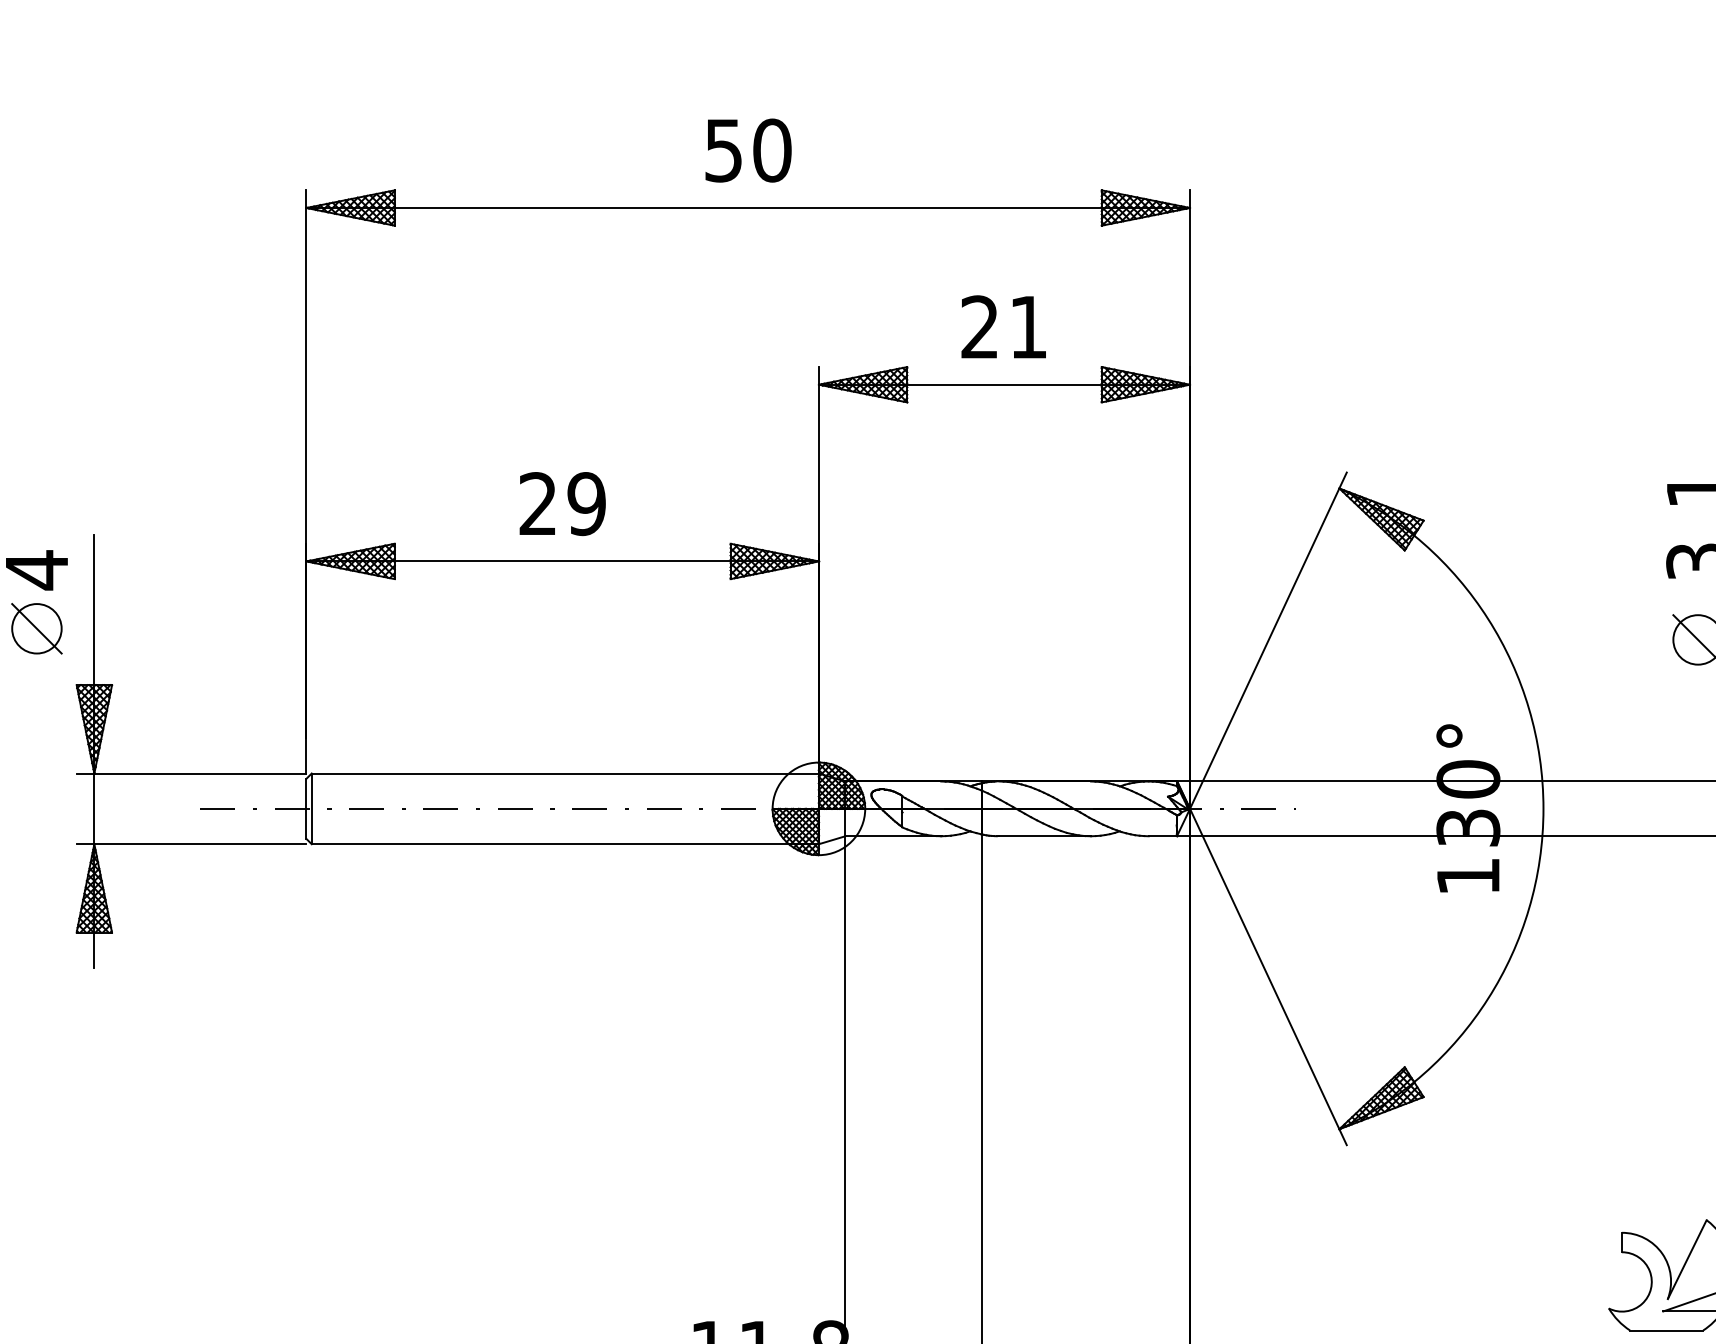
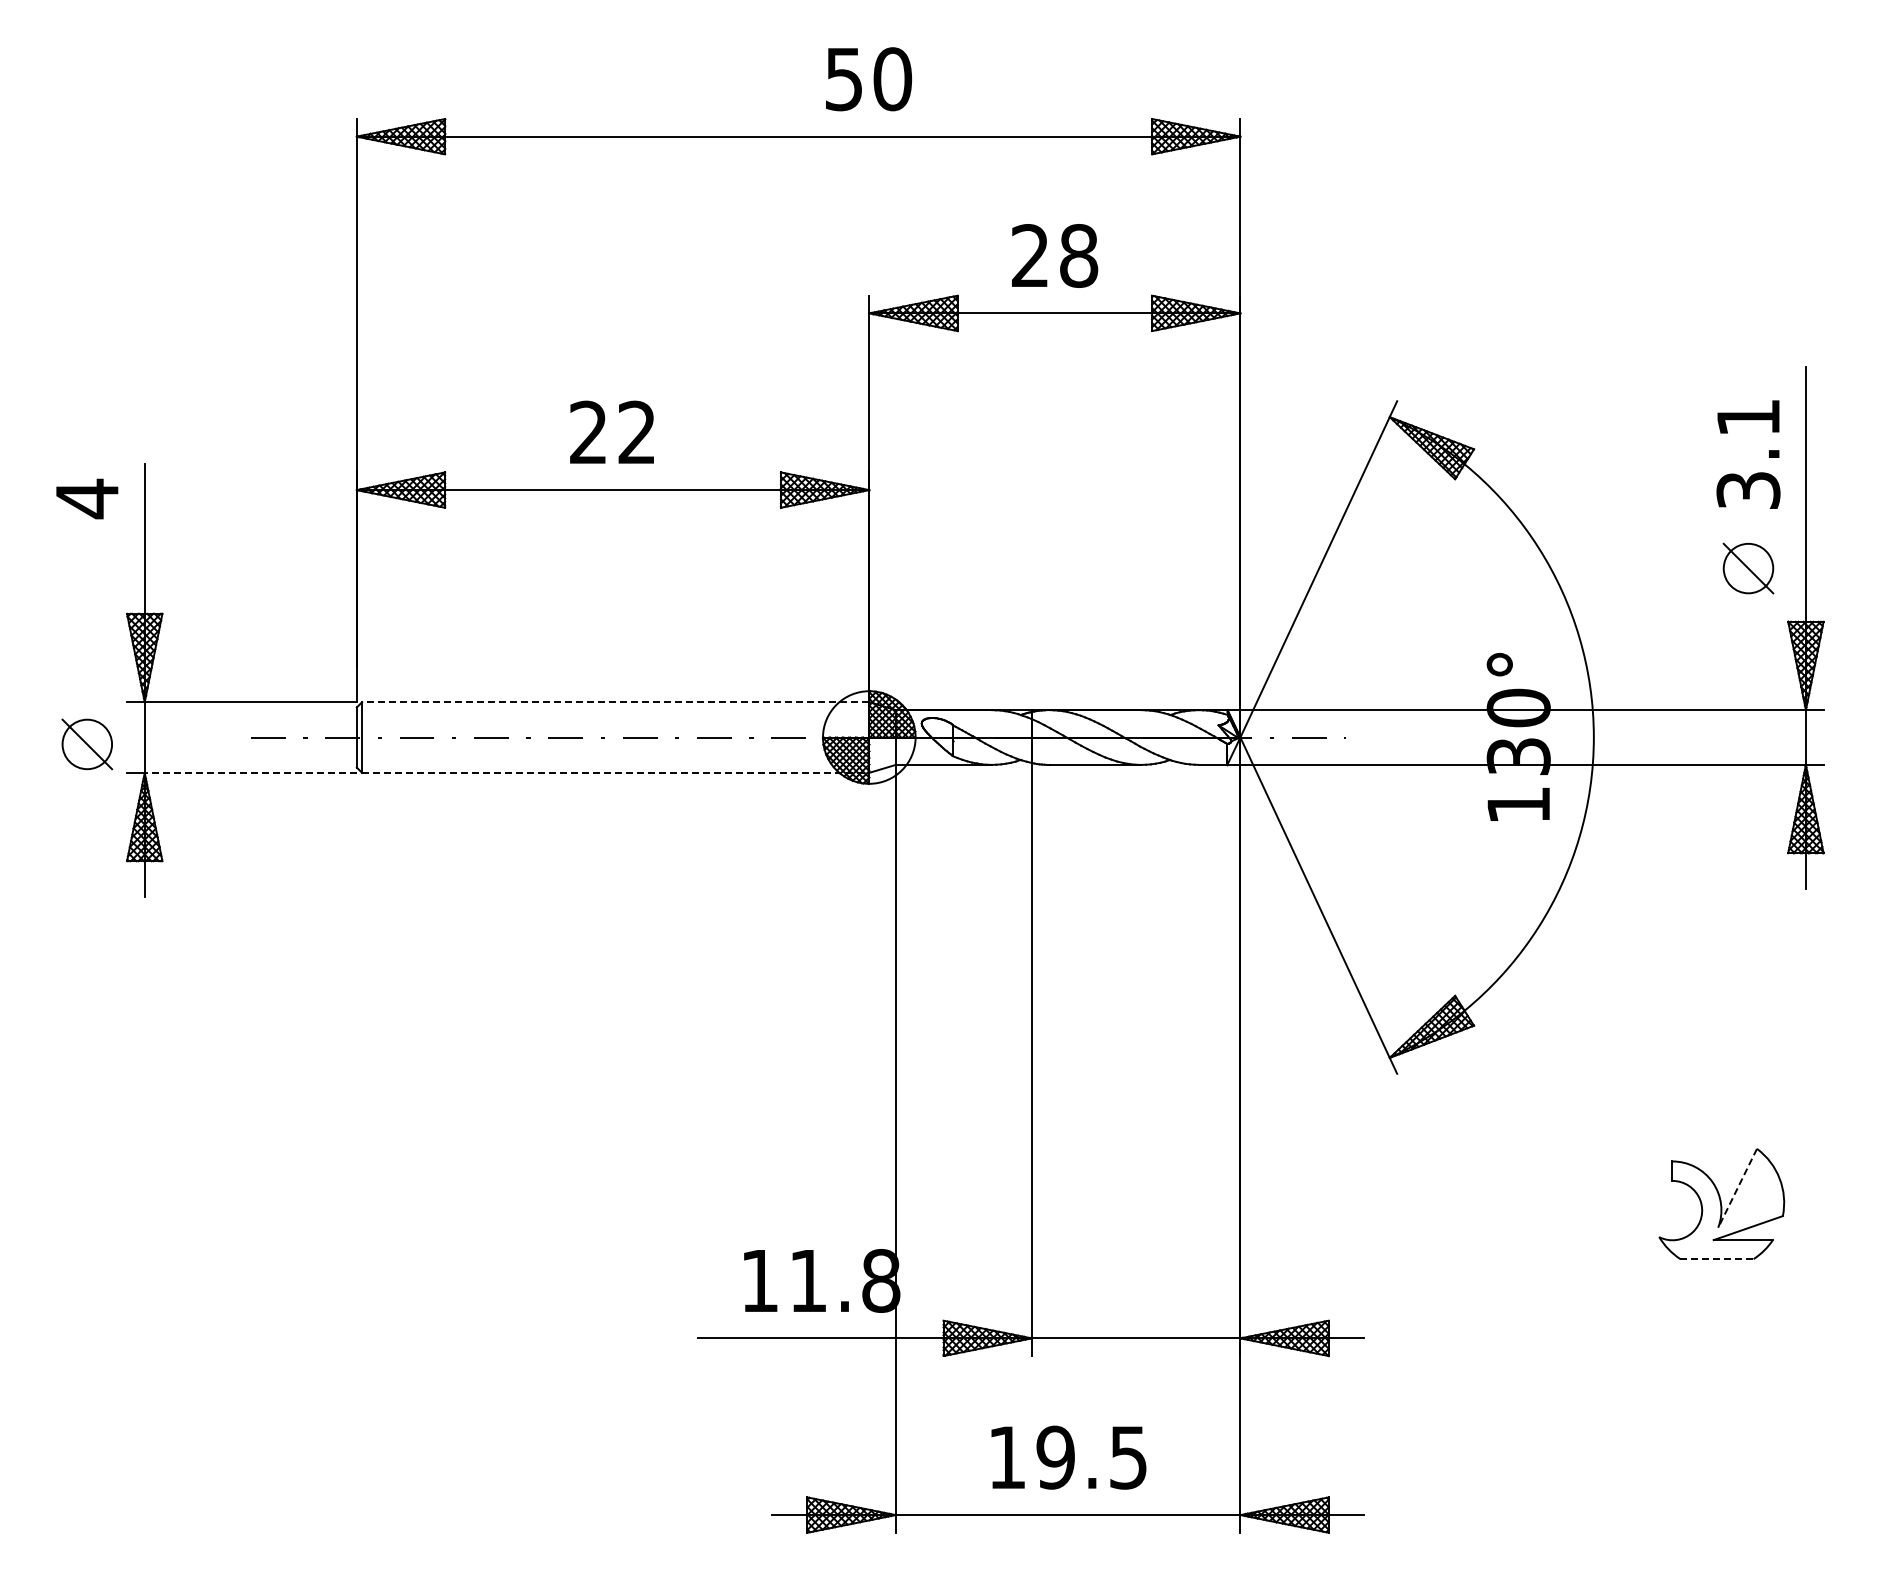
text: (749, 150) -> (869, 79), moved
text: (1029, 326) -> (1079, 255), 21 -> 28
text: (586, 503) -> (636, 432), 29 -> 22
part: (37, 628) -> (87, 744), moved
line: (565, 773) -> (615, 702), solid -> dashed
line: (200, 843) -> (250, 772), solid -> dashed
line: (565, 843) -> (615, 772), solid -> dashed
line: (1687, 1259) -> (1737, 1188), solid -> dashed
line: (1667, 1330) -> (1717, 1259), solid -> dashed

